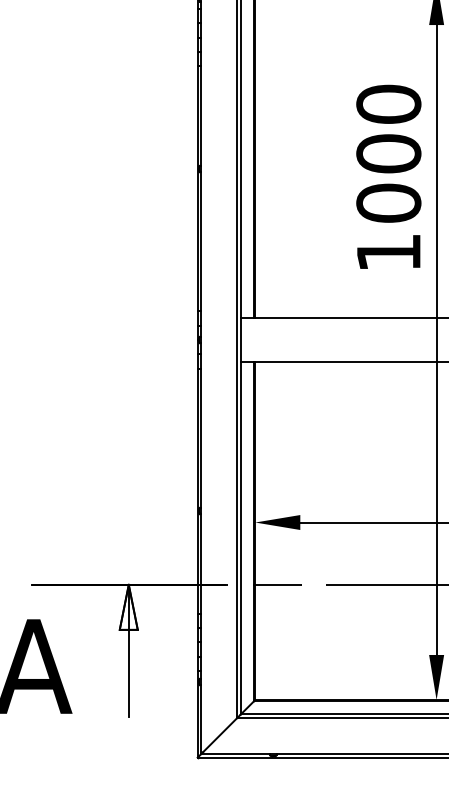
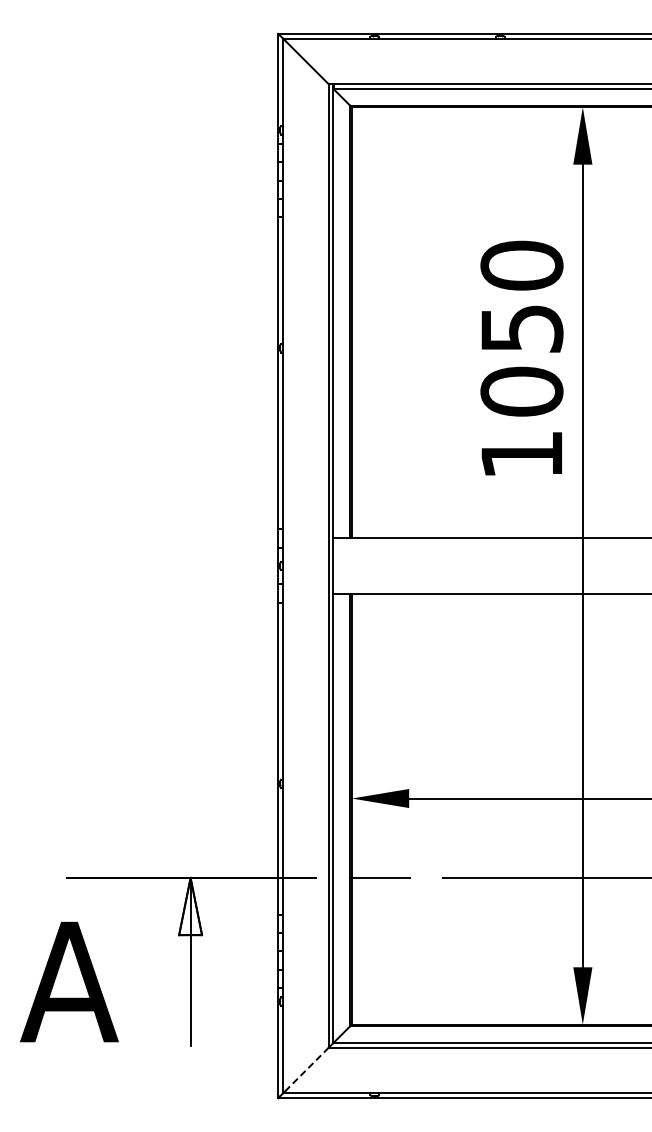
text: (388, 153) -> (521, 328), 1000 -> 1050
line: (220, 735) -> (307, 1069), solid -> dashed

